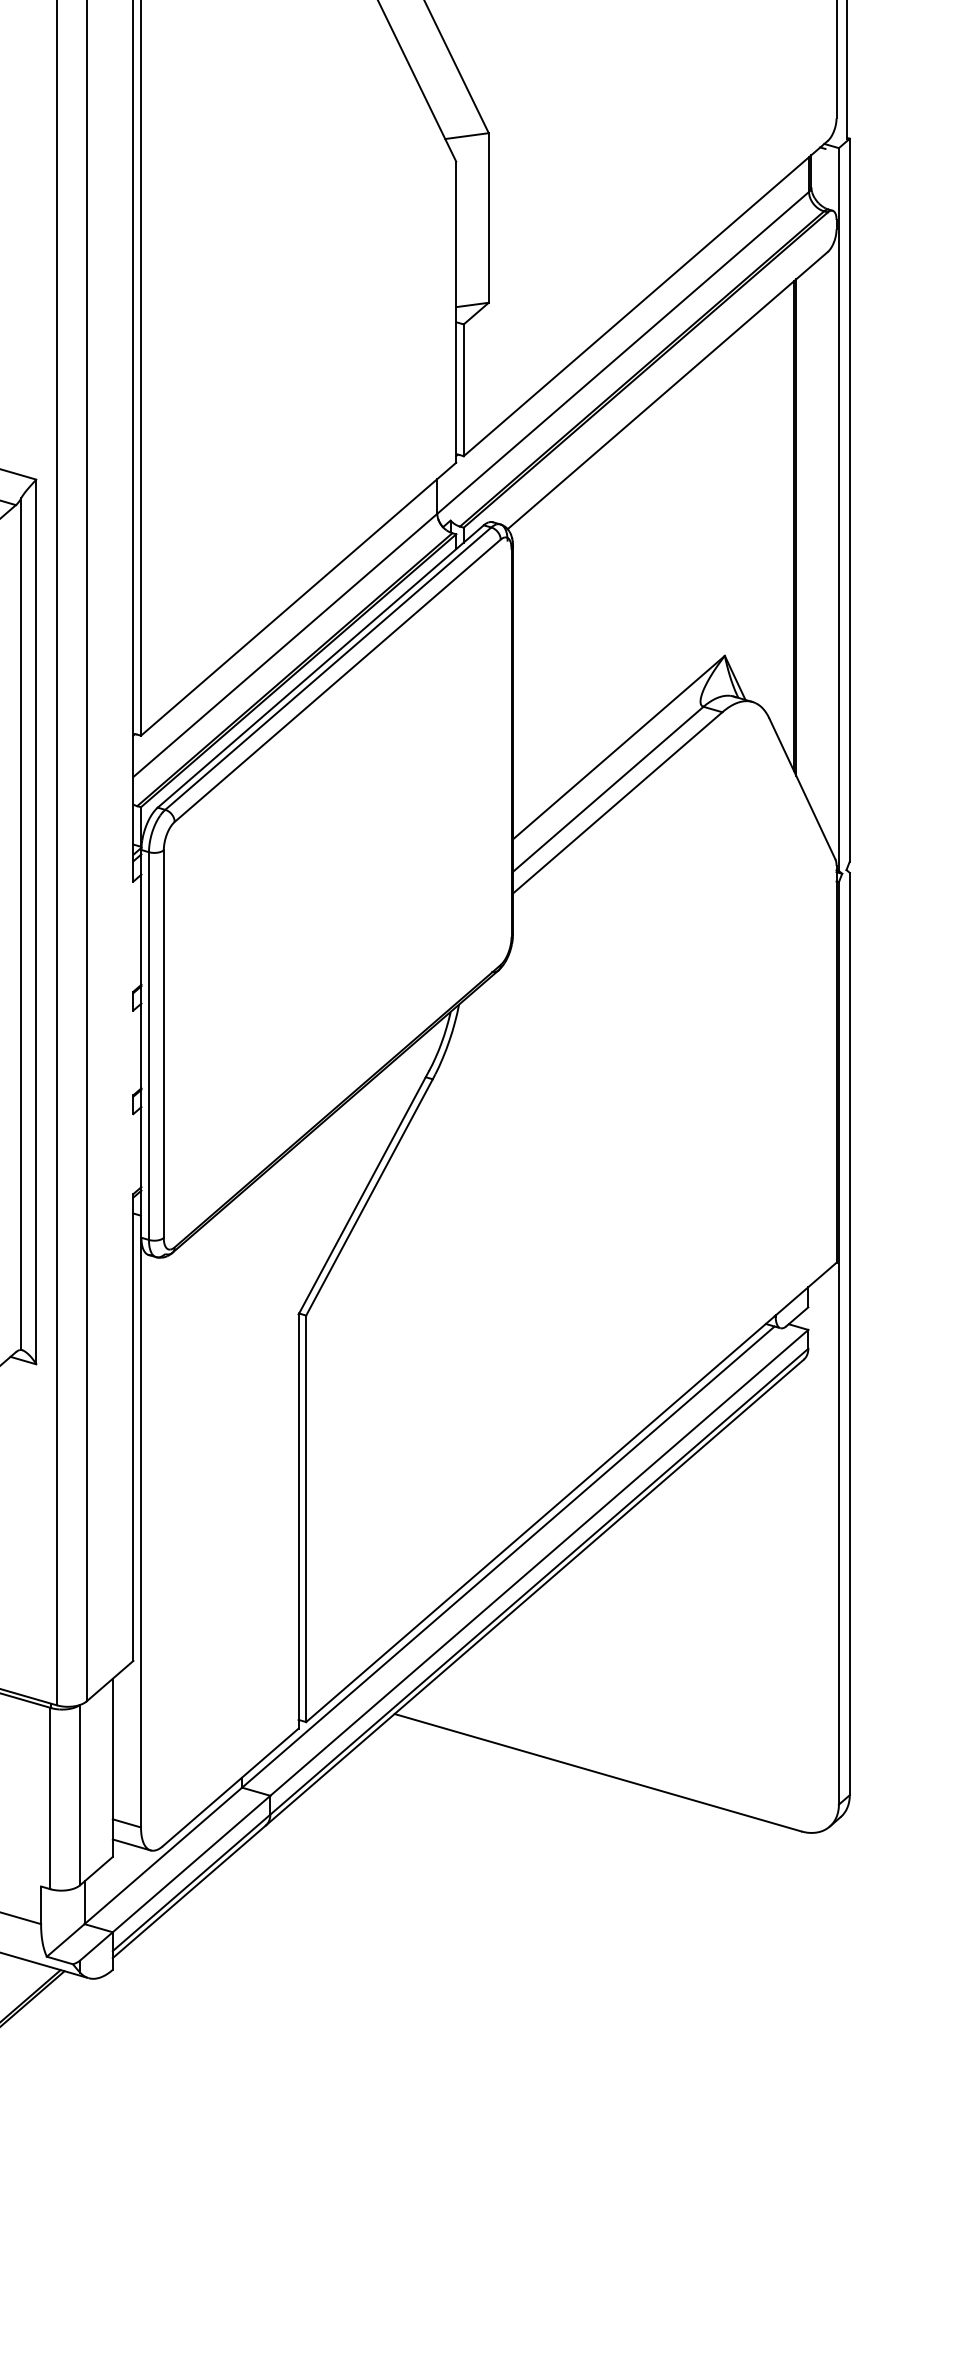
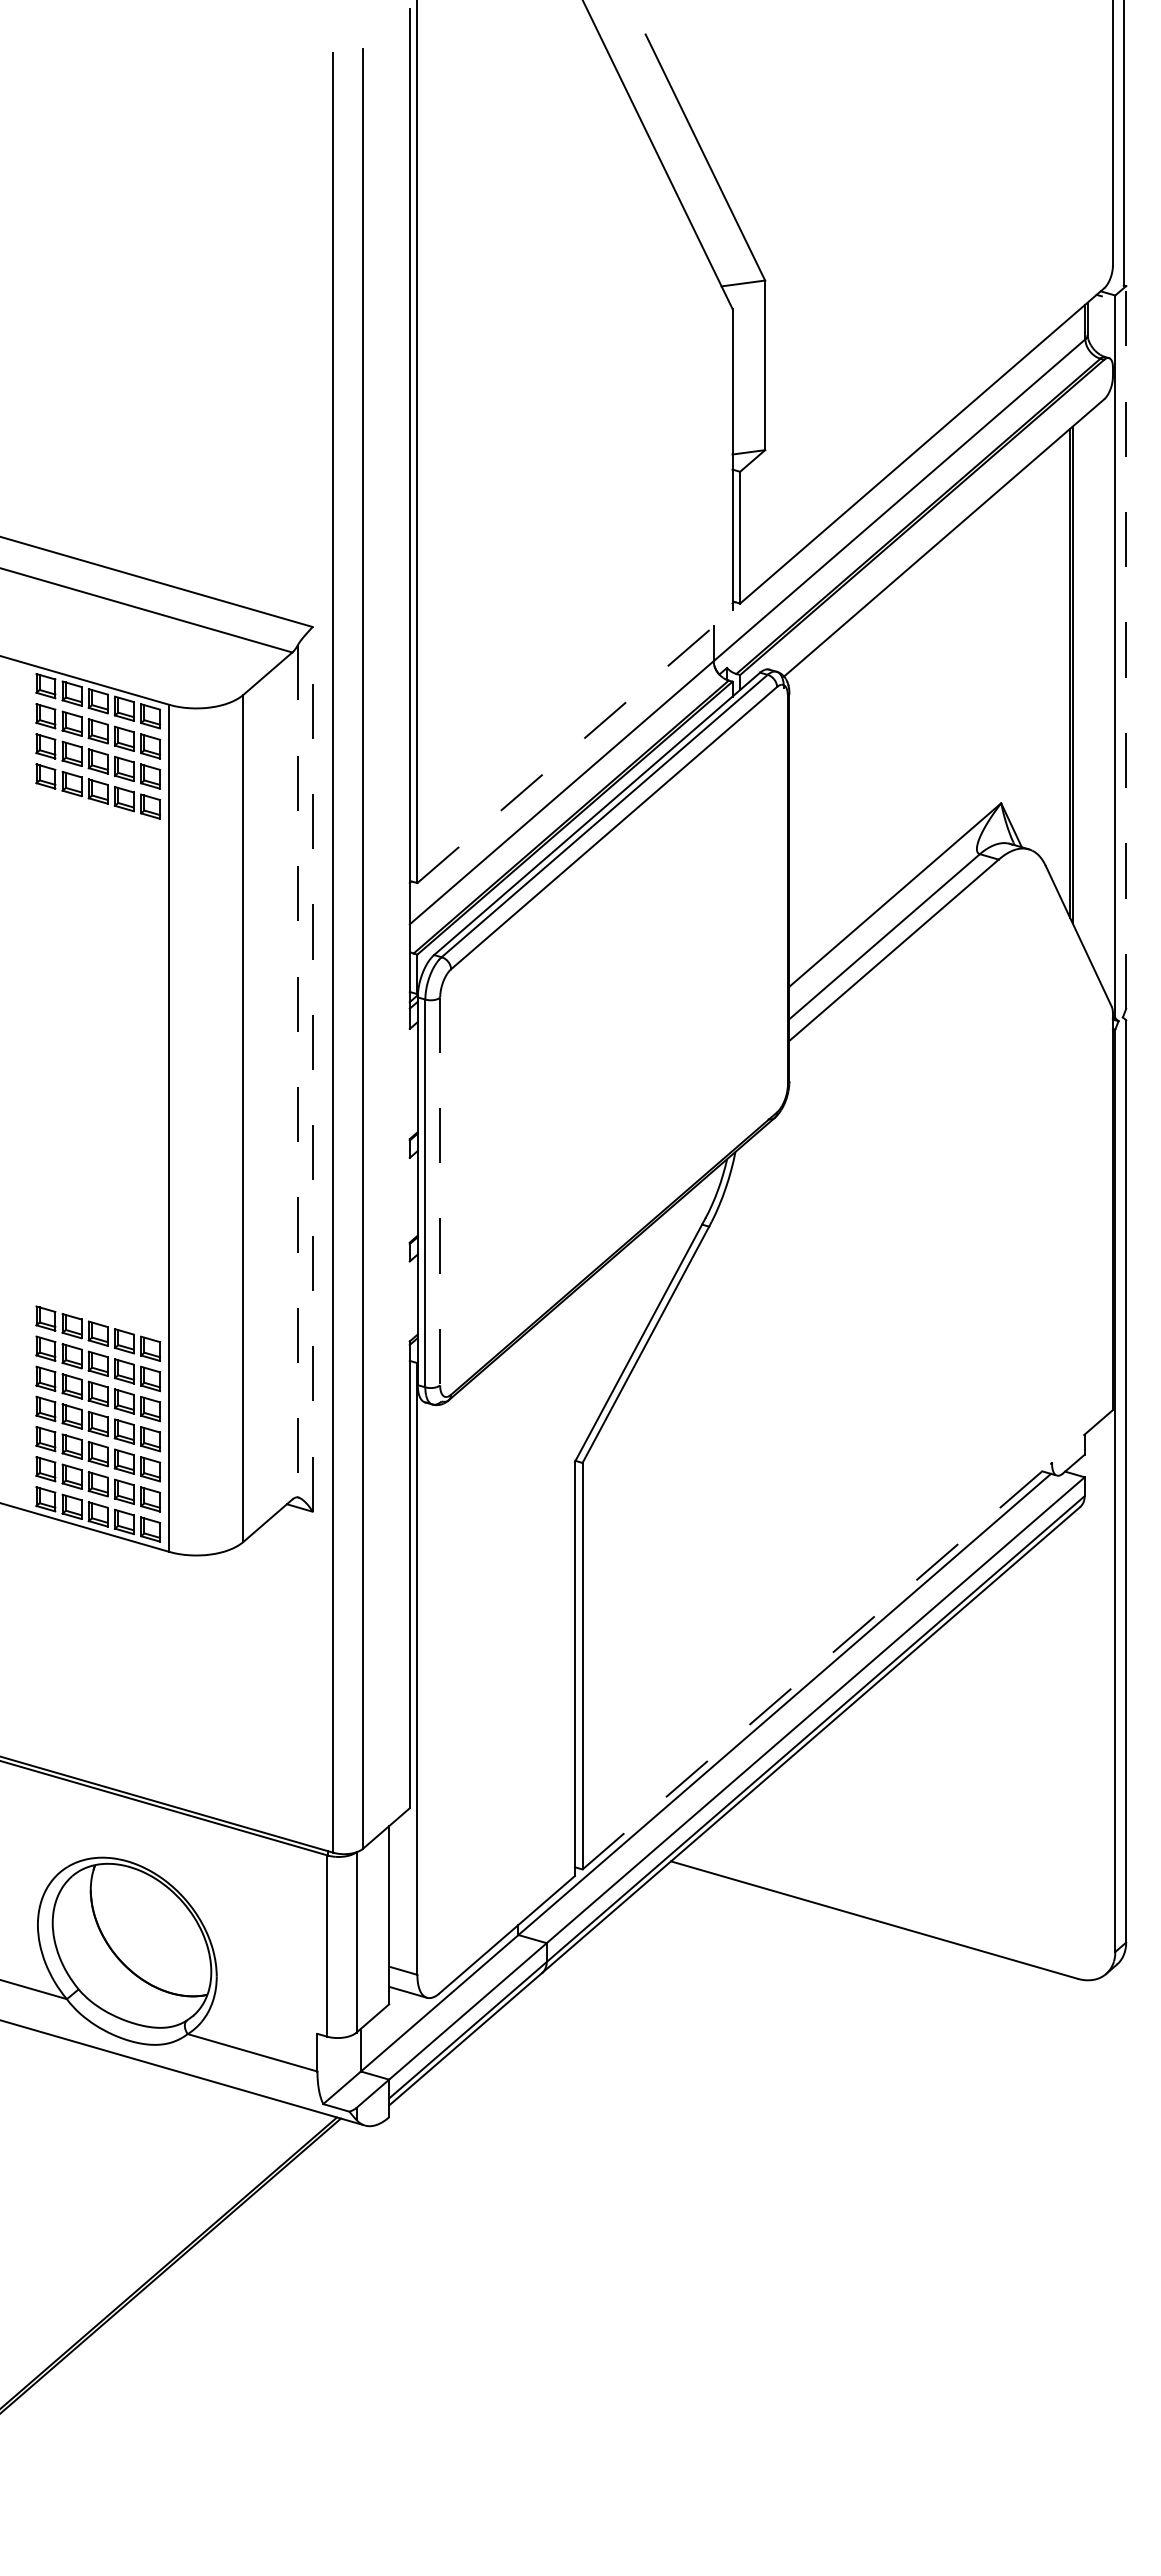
line: (850, 500) -> (1126, 647), solid -> dashed
line: (299, 599) -> (575, 746), solid -> dashed
line: (36, 921) -> (312, 1068), solid -> dashed
line: (21, 924) -> (297, 1071), solid -> dashed
line: (164, 1044) -> (440, 1191), solid -> dashed
line: (571, 1492) -> (847, 1639), solid -> dashed

